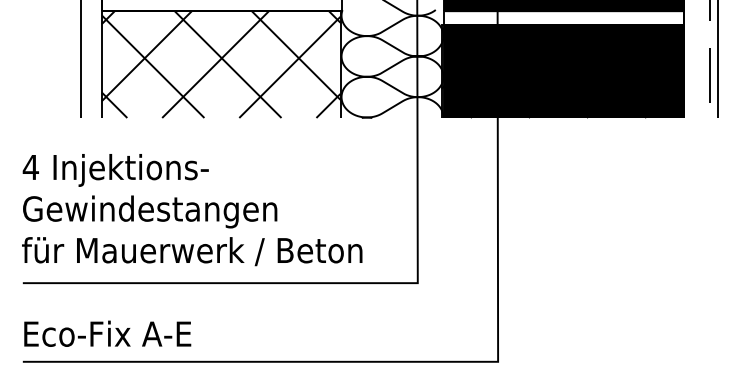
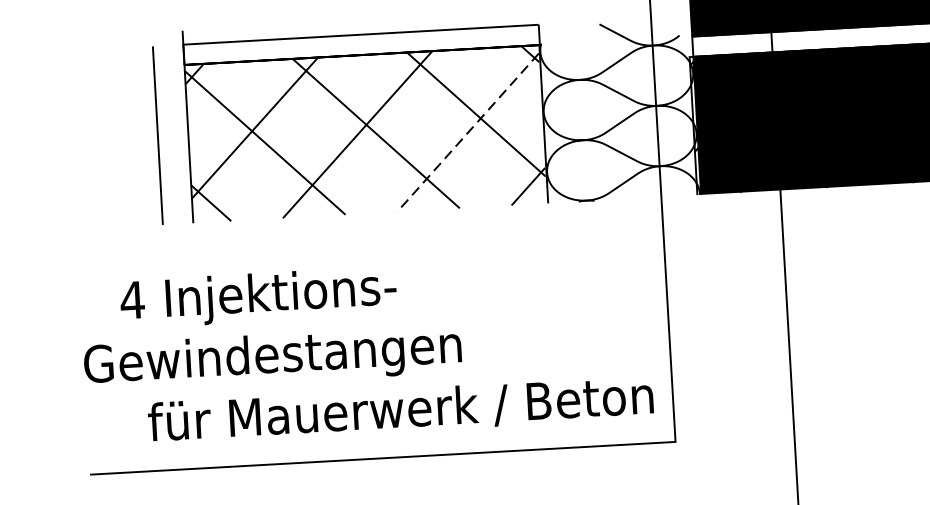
line: (289, 67) -> (467, 132), solid -> dashed
text: (115, 170) -> (258, 297), moved
text: (192, 251) -> (401, 410), moved

